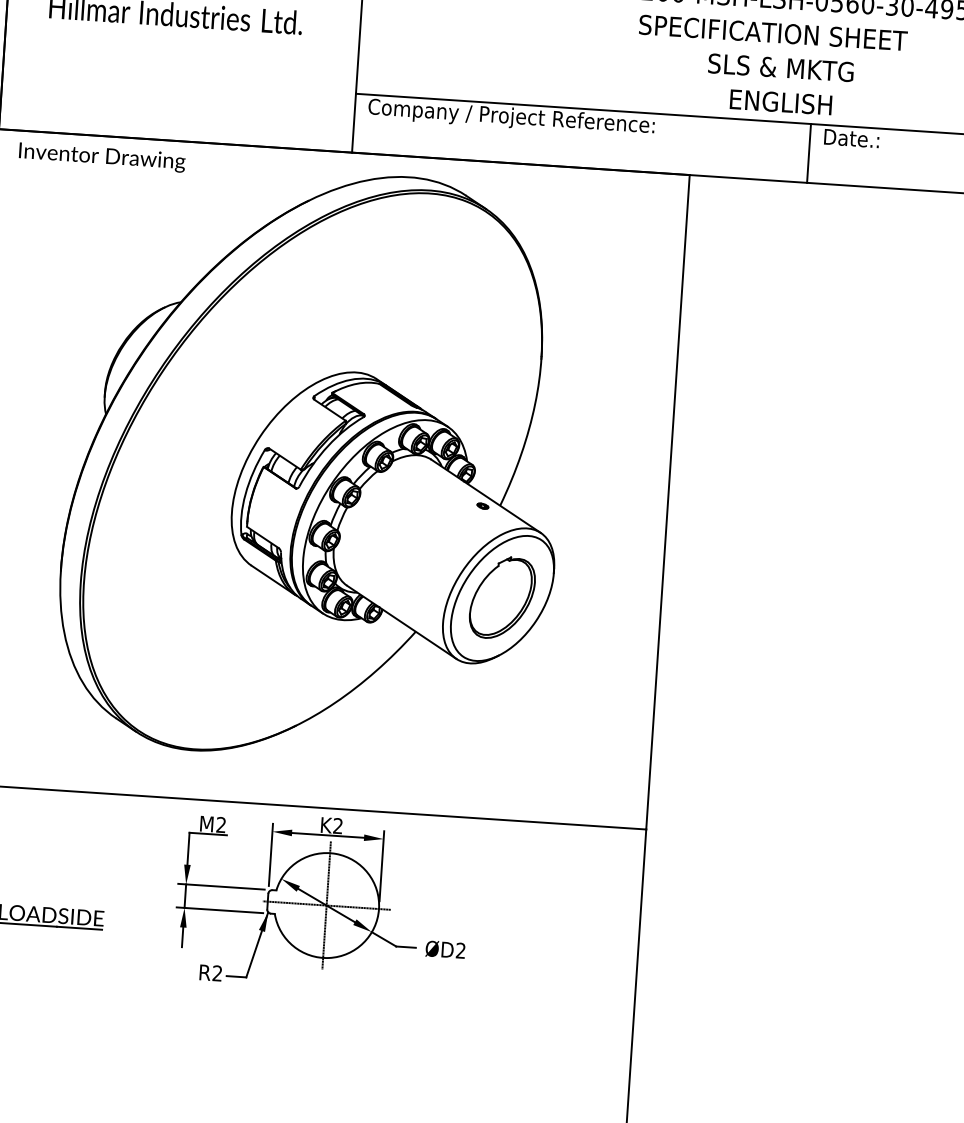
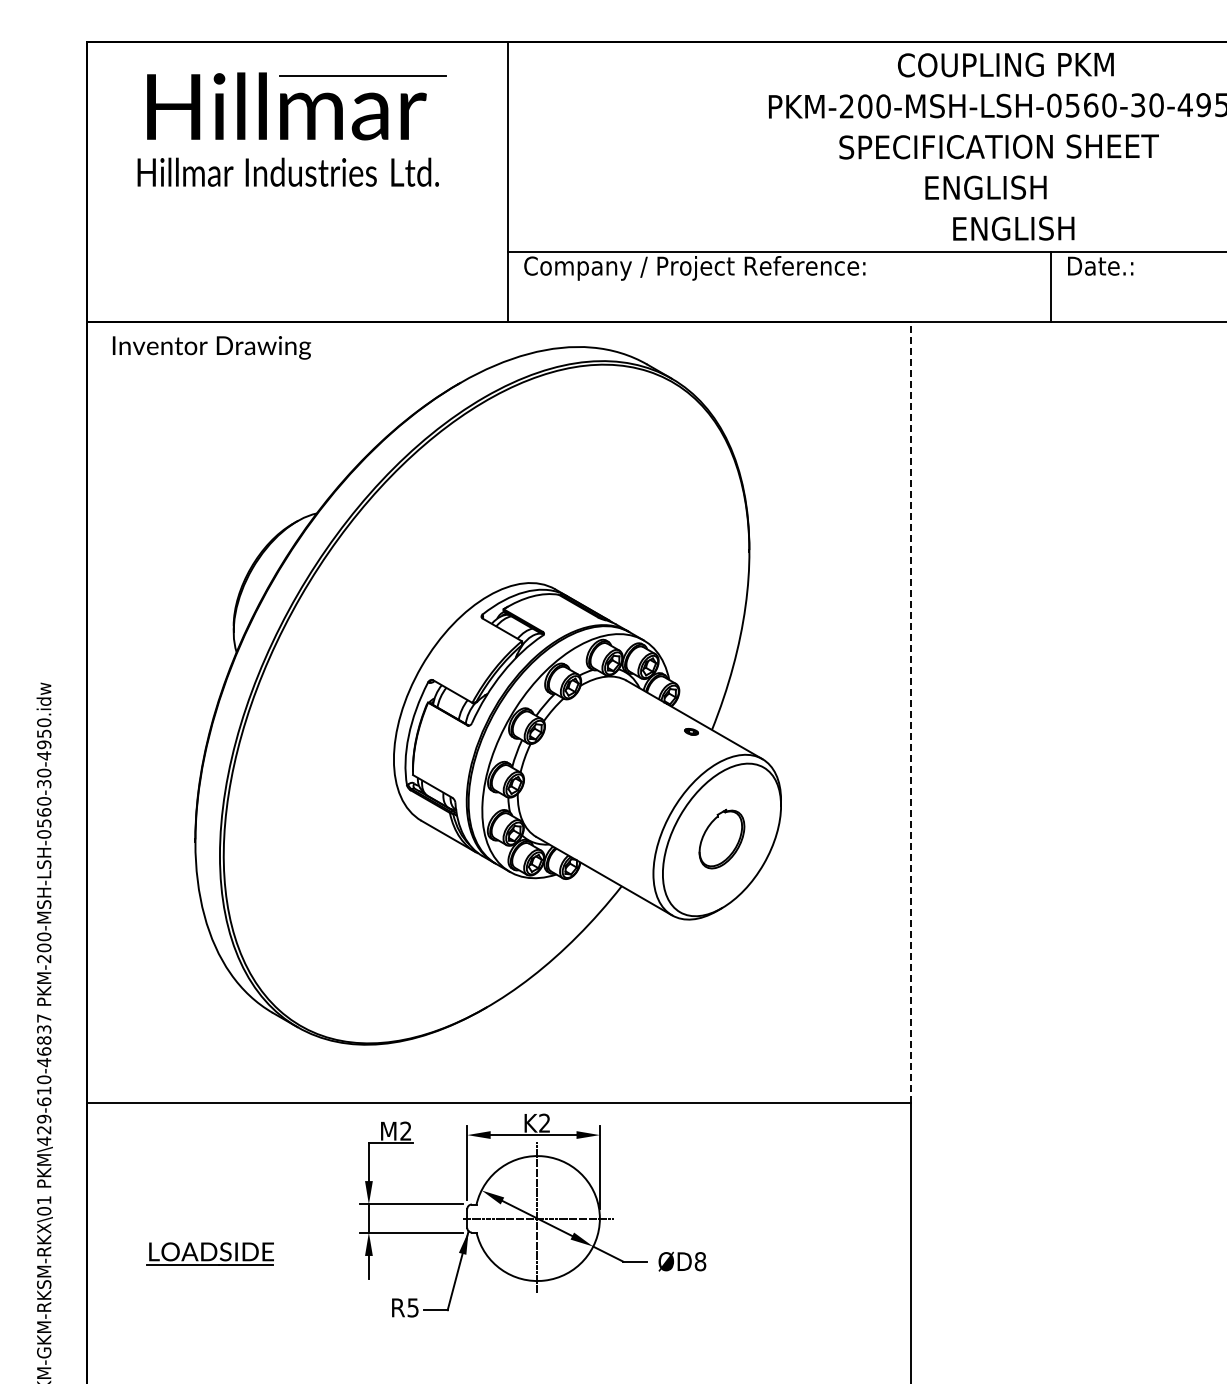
text: (780, 67) -> (1010, 187), SLS & MKTG -> ENGLISH
line: (668, 502) -> (911, 712), solid -> dashed
part: (502, 597) -> (721, 838), size x0.6
text: (460, 950) -> (700, 1261), ØD2 -> ØD8
text: (216, 973) -> (412, 1307), R2 -> R5

